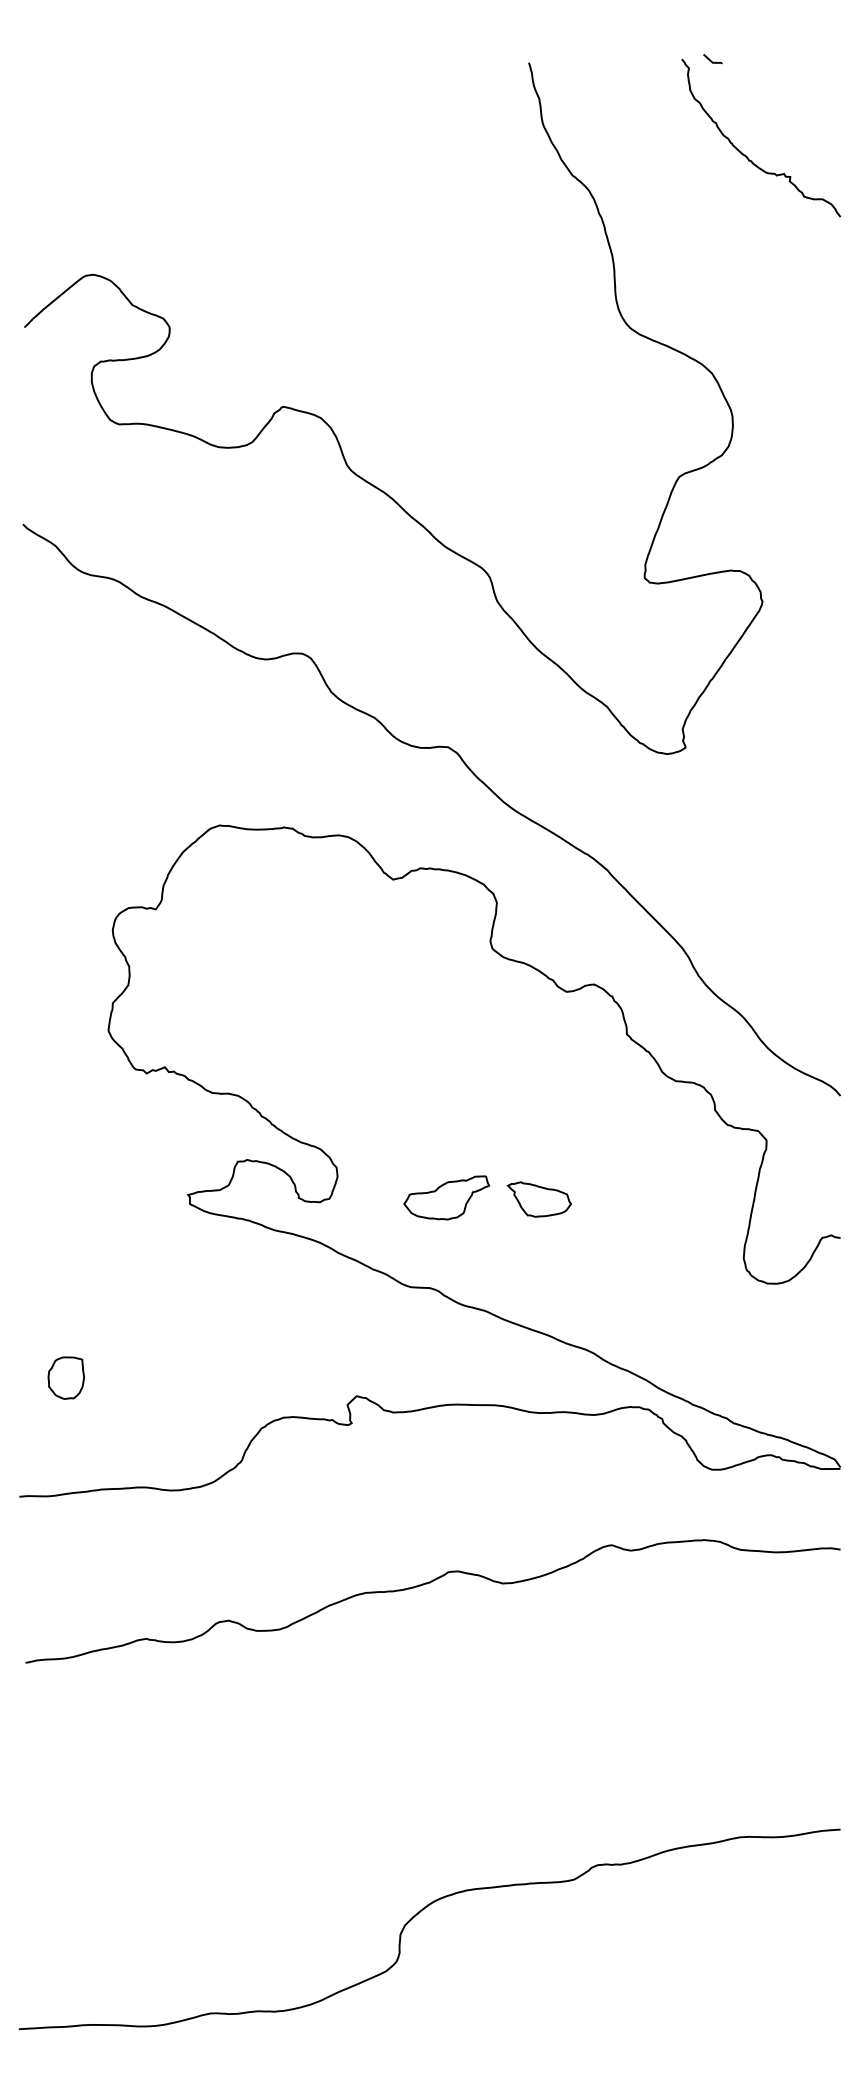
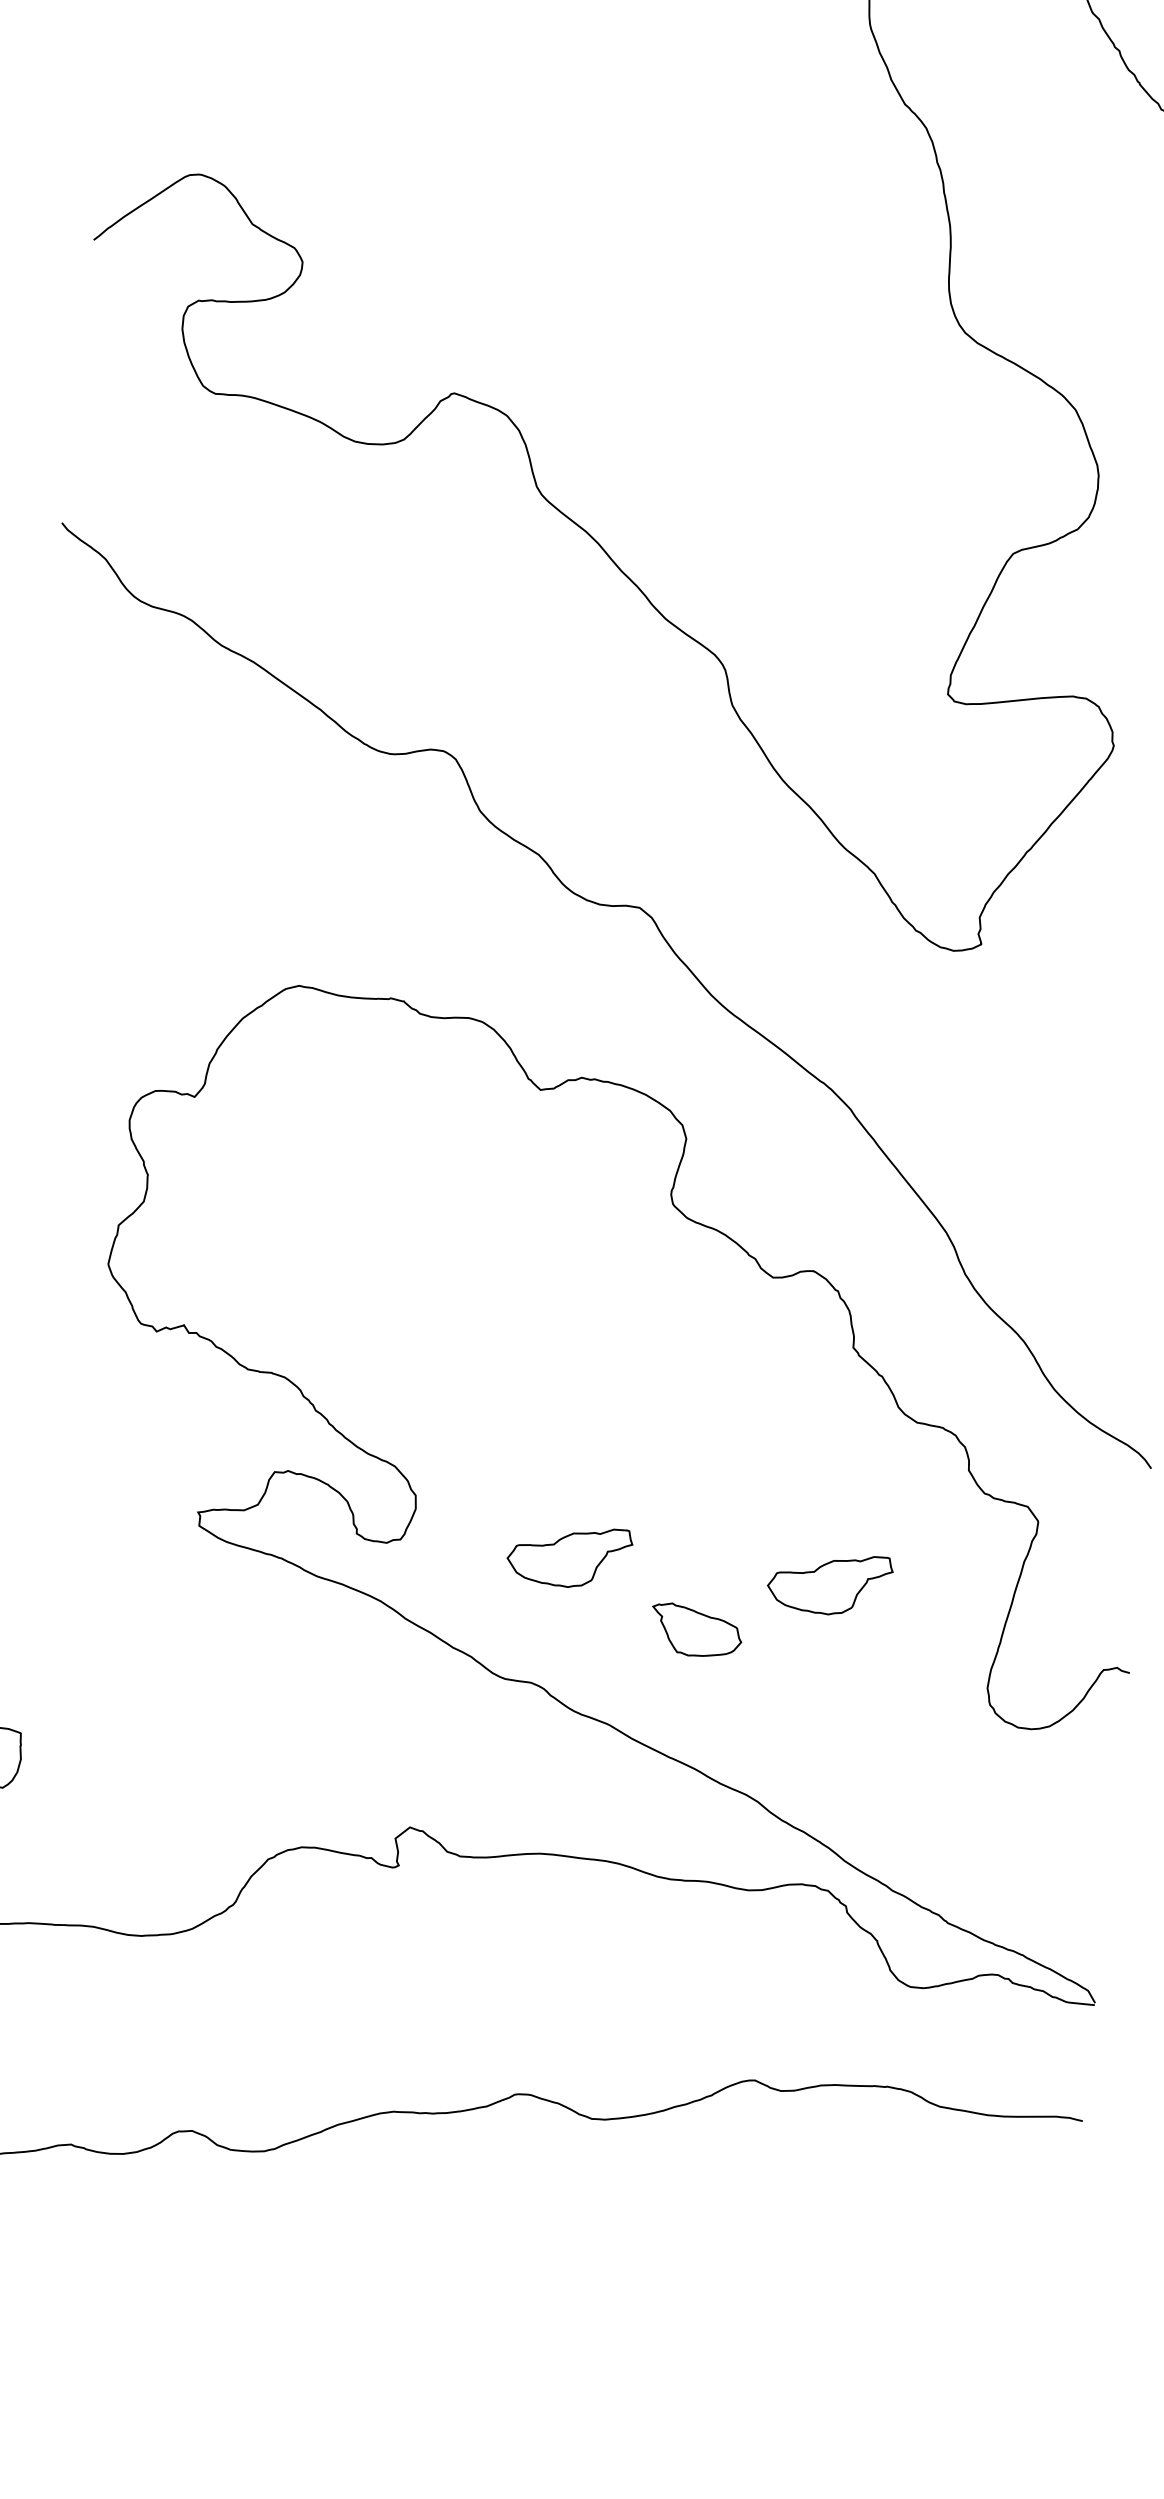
part: (627, 1197) -> (829, 1582), added
part: (538, 1199) -> (695, 1630), moved

